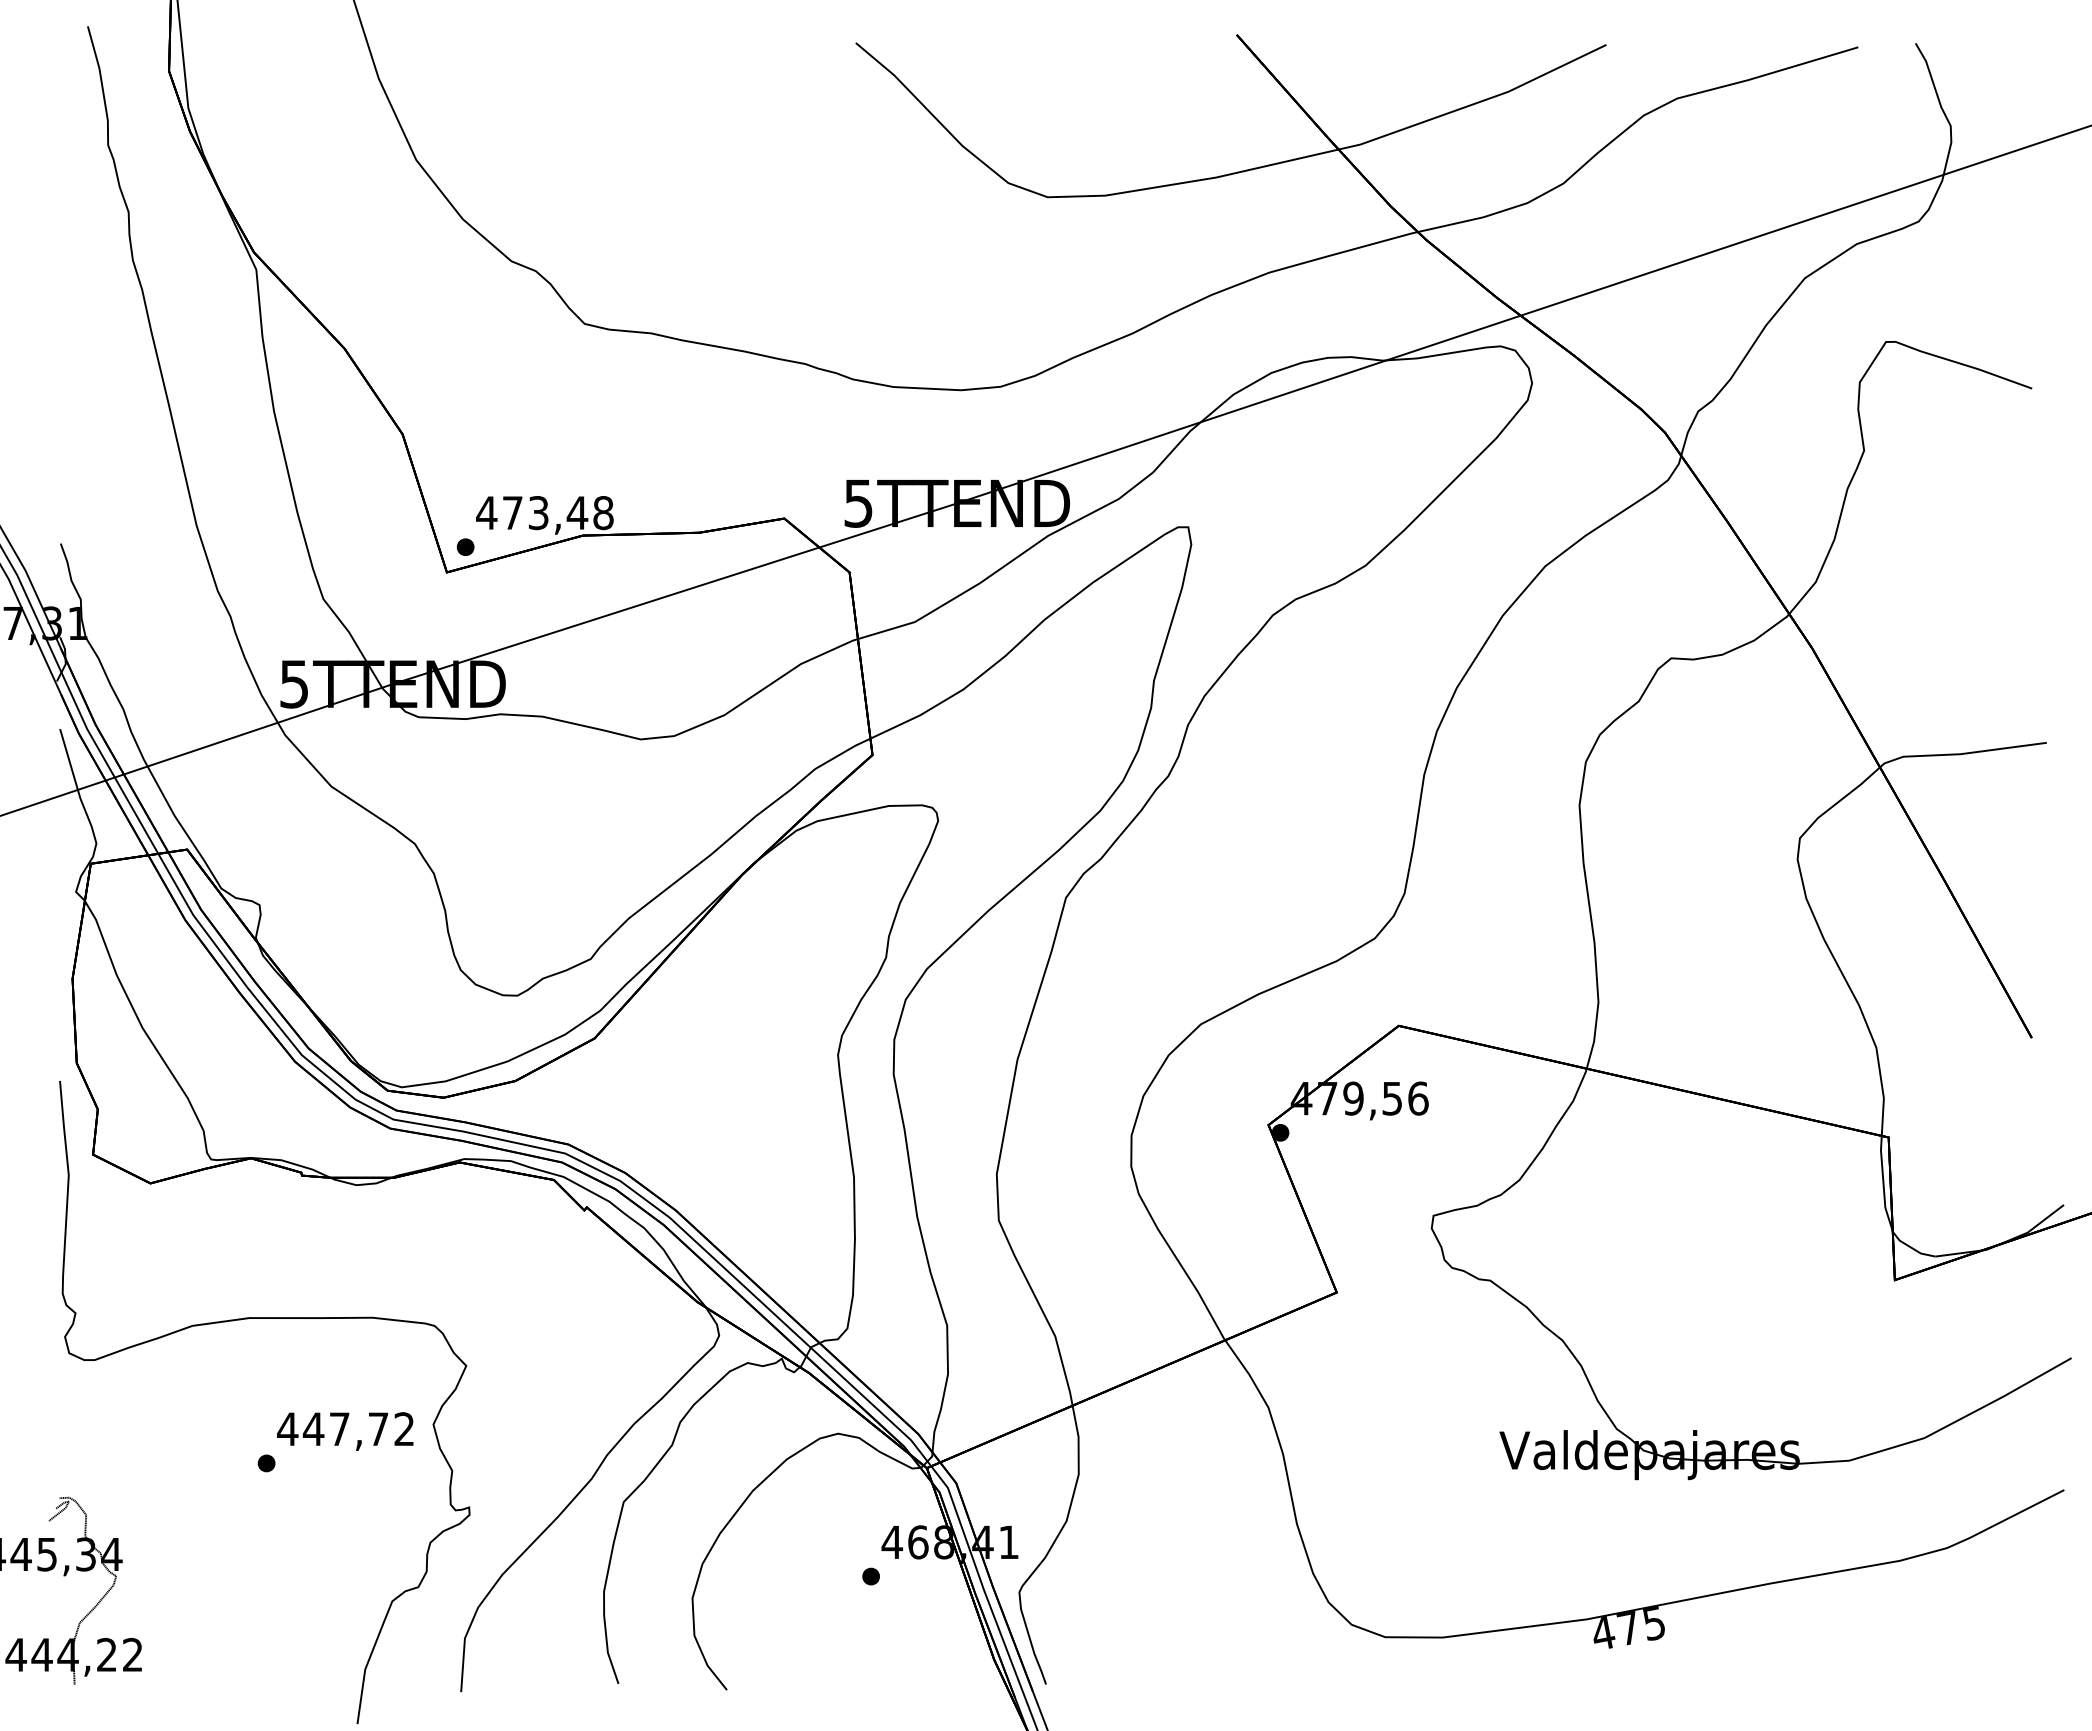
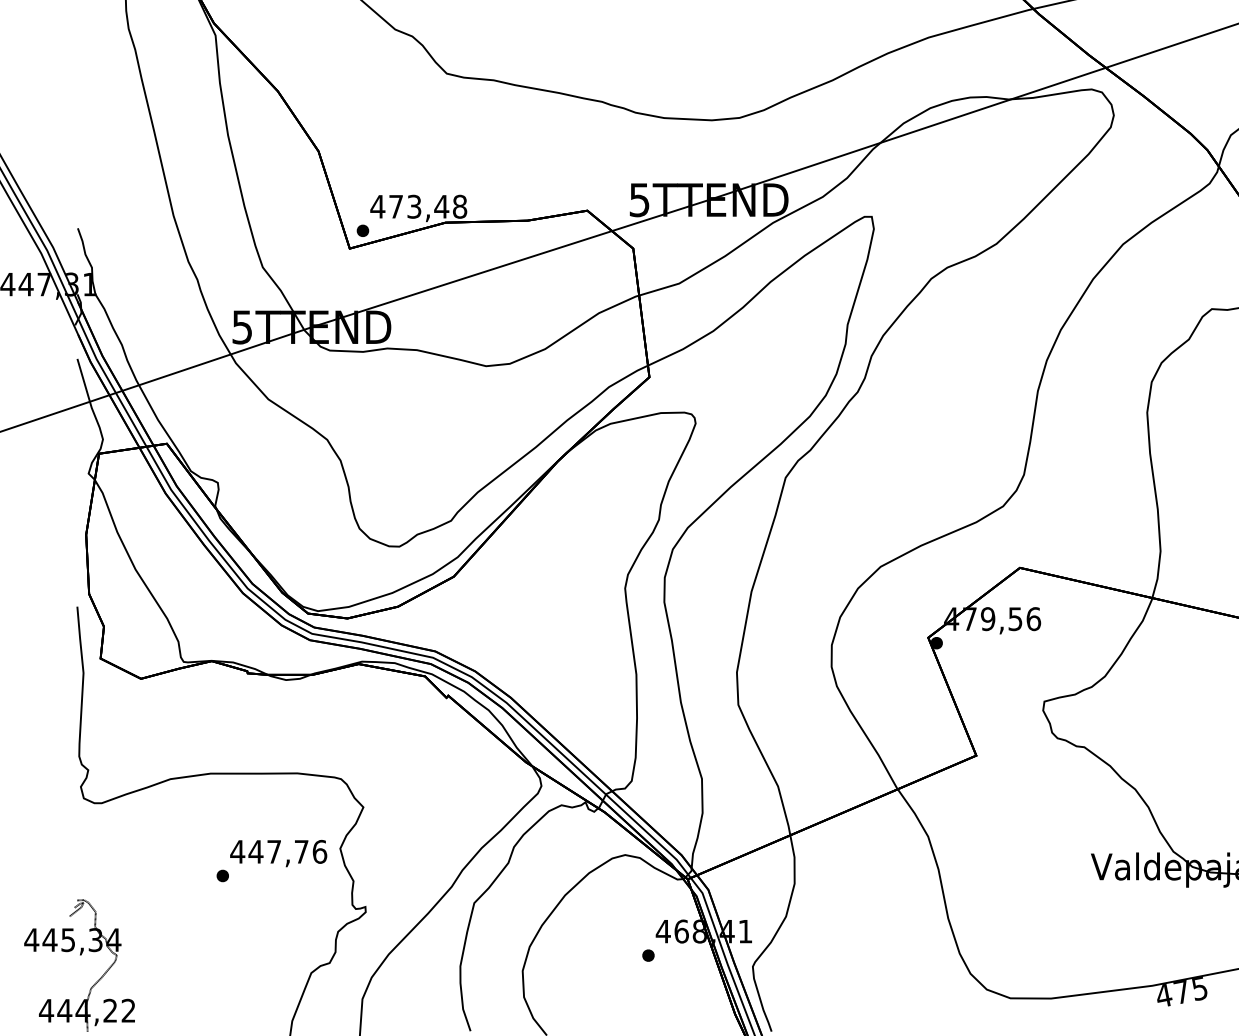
text: (404, 1429) -> (319, 852), 447,72 -> 447,76

